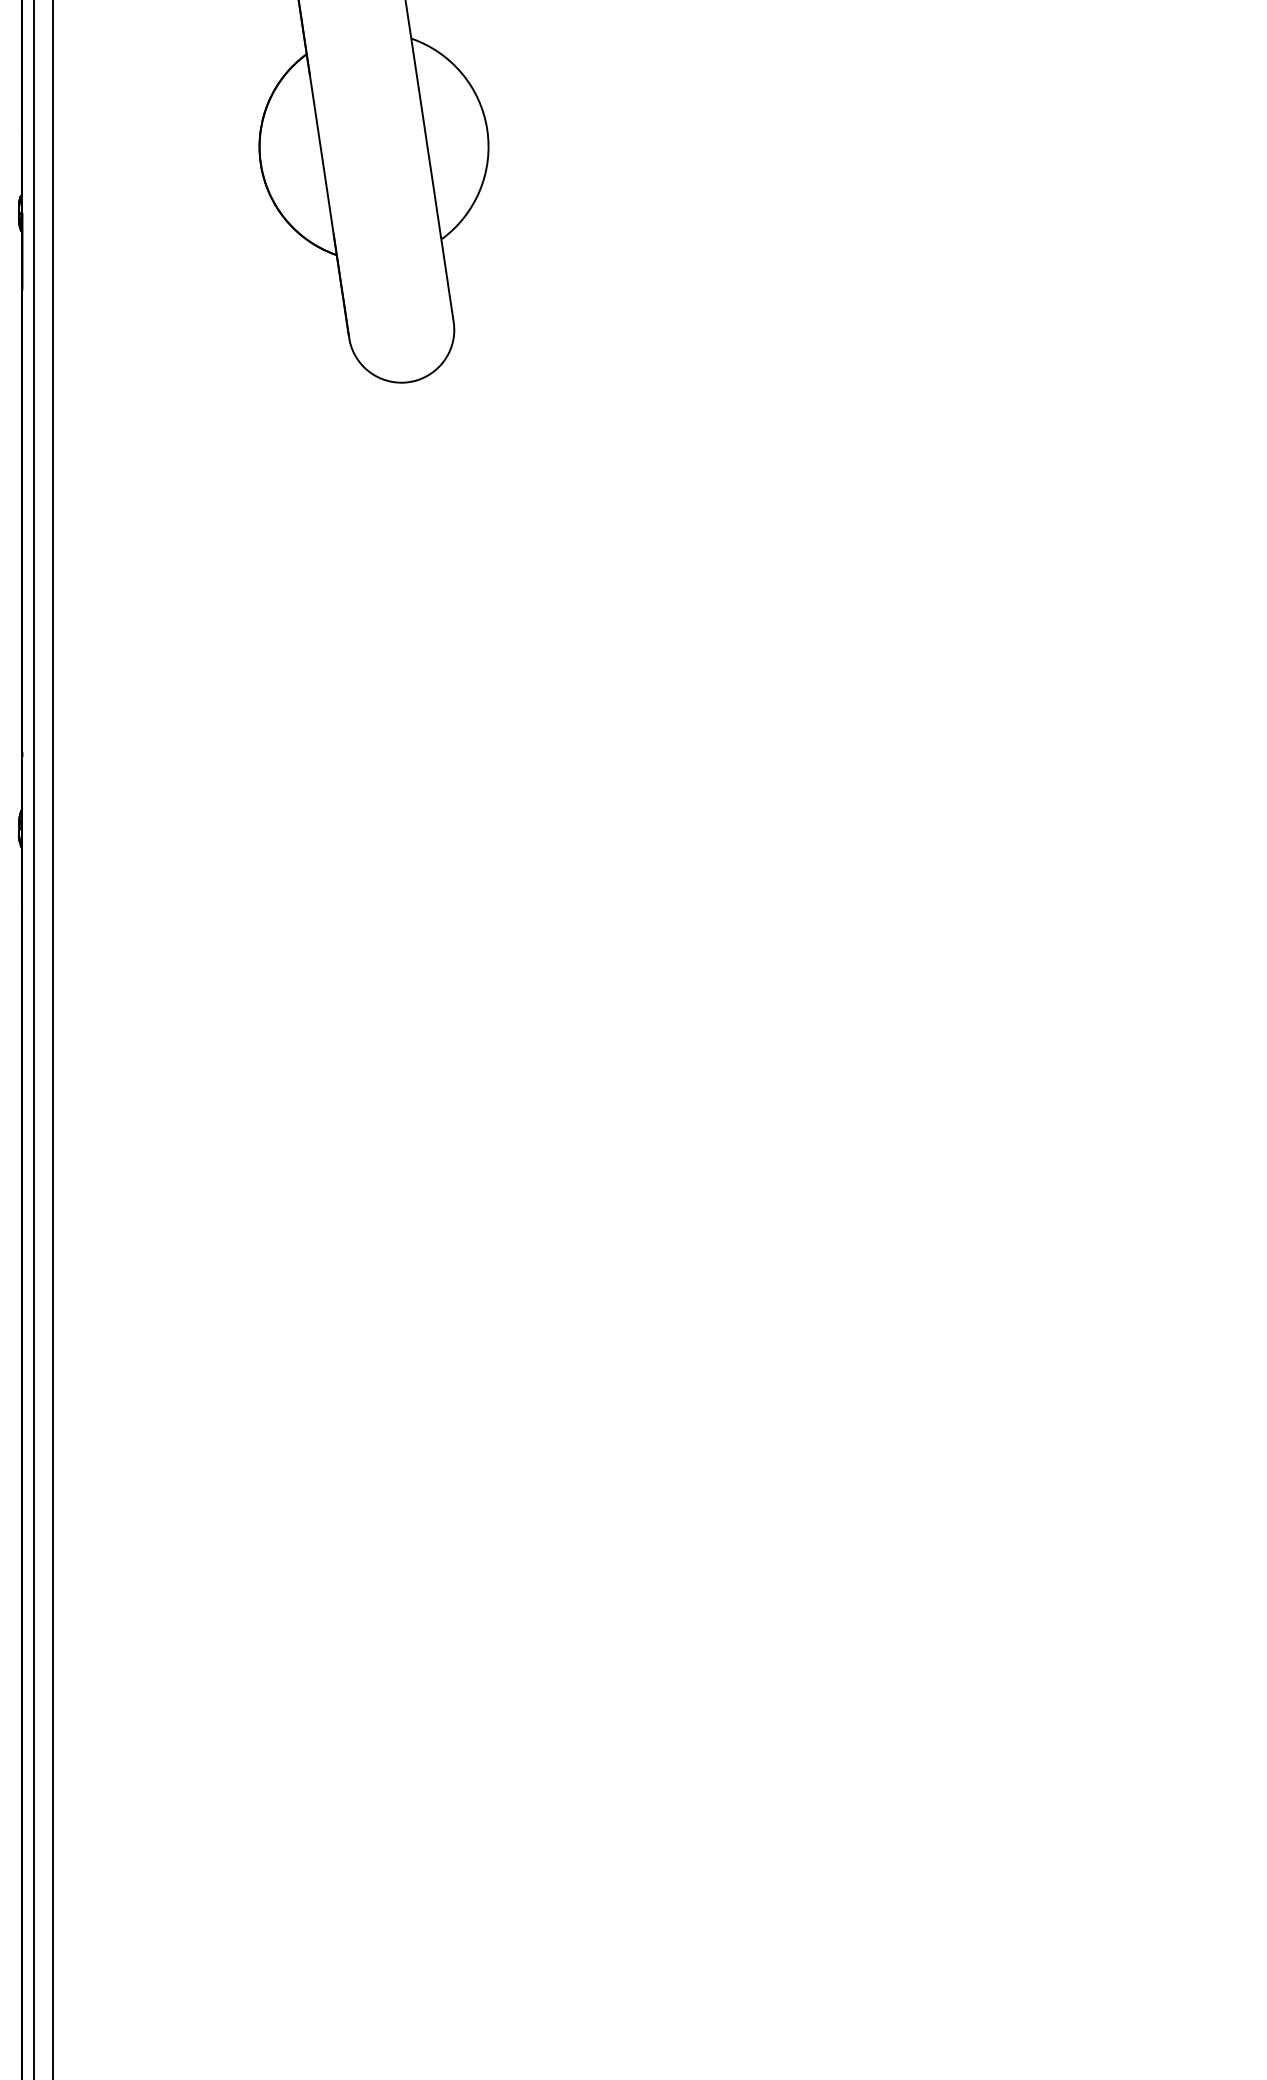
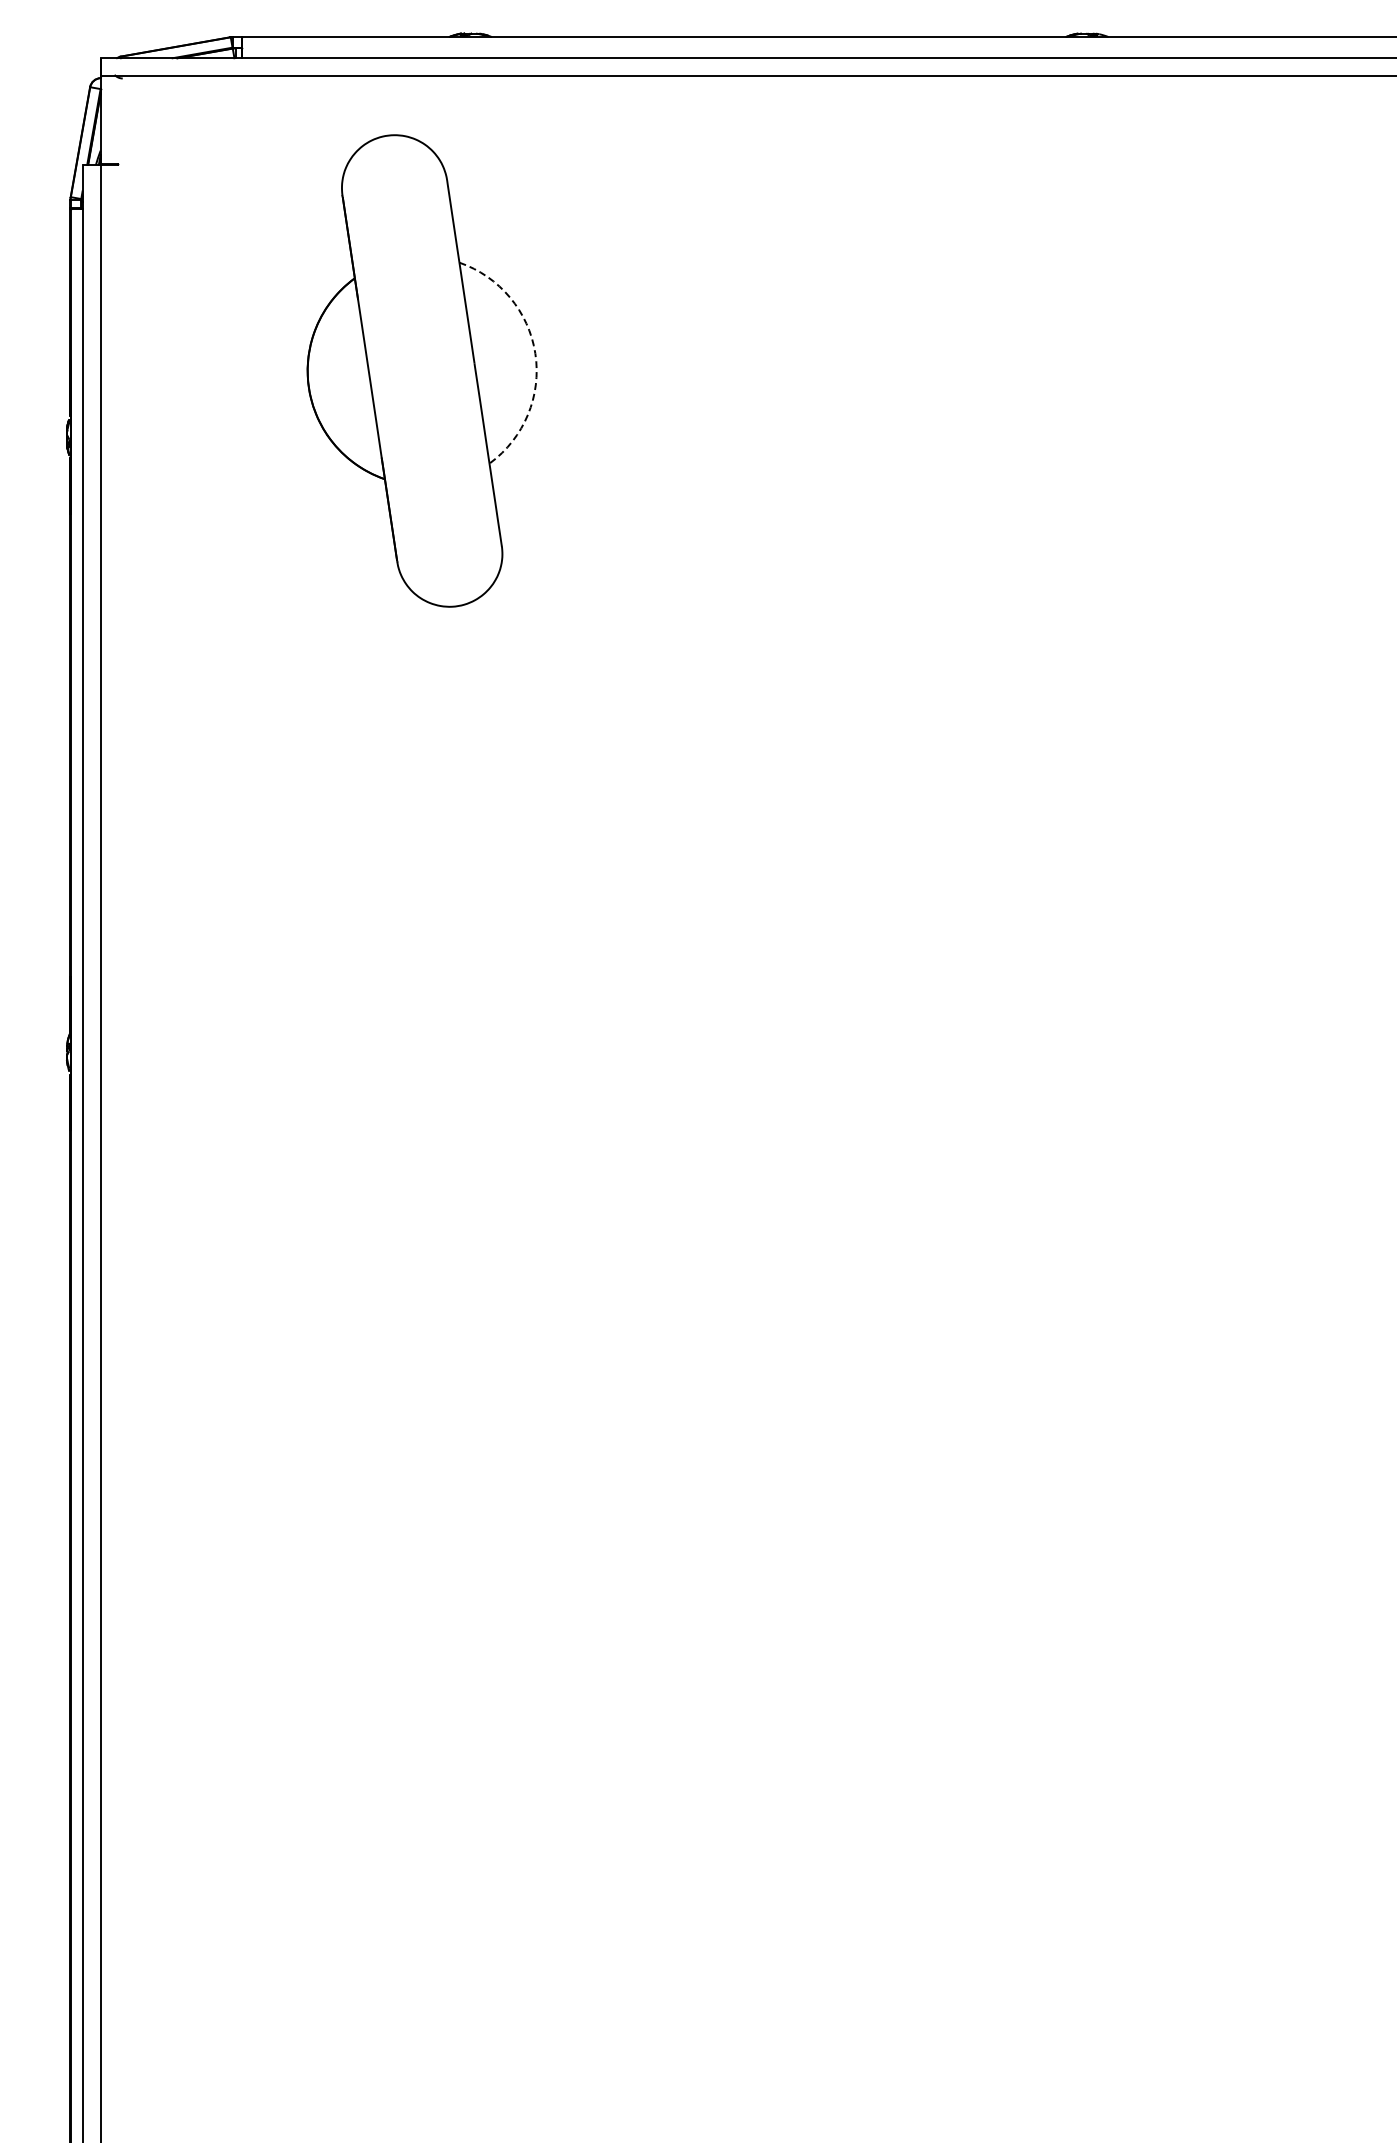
arc: (487, 129) -> (535, 353), solid -> dashed

